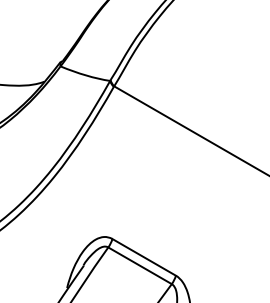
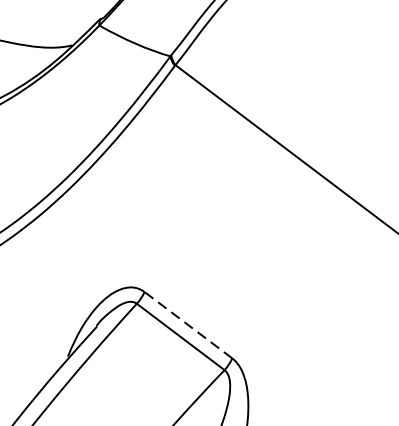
line: (144, 257) -> (188, 325), solid -> dashed

